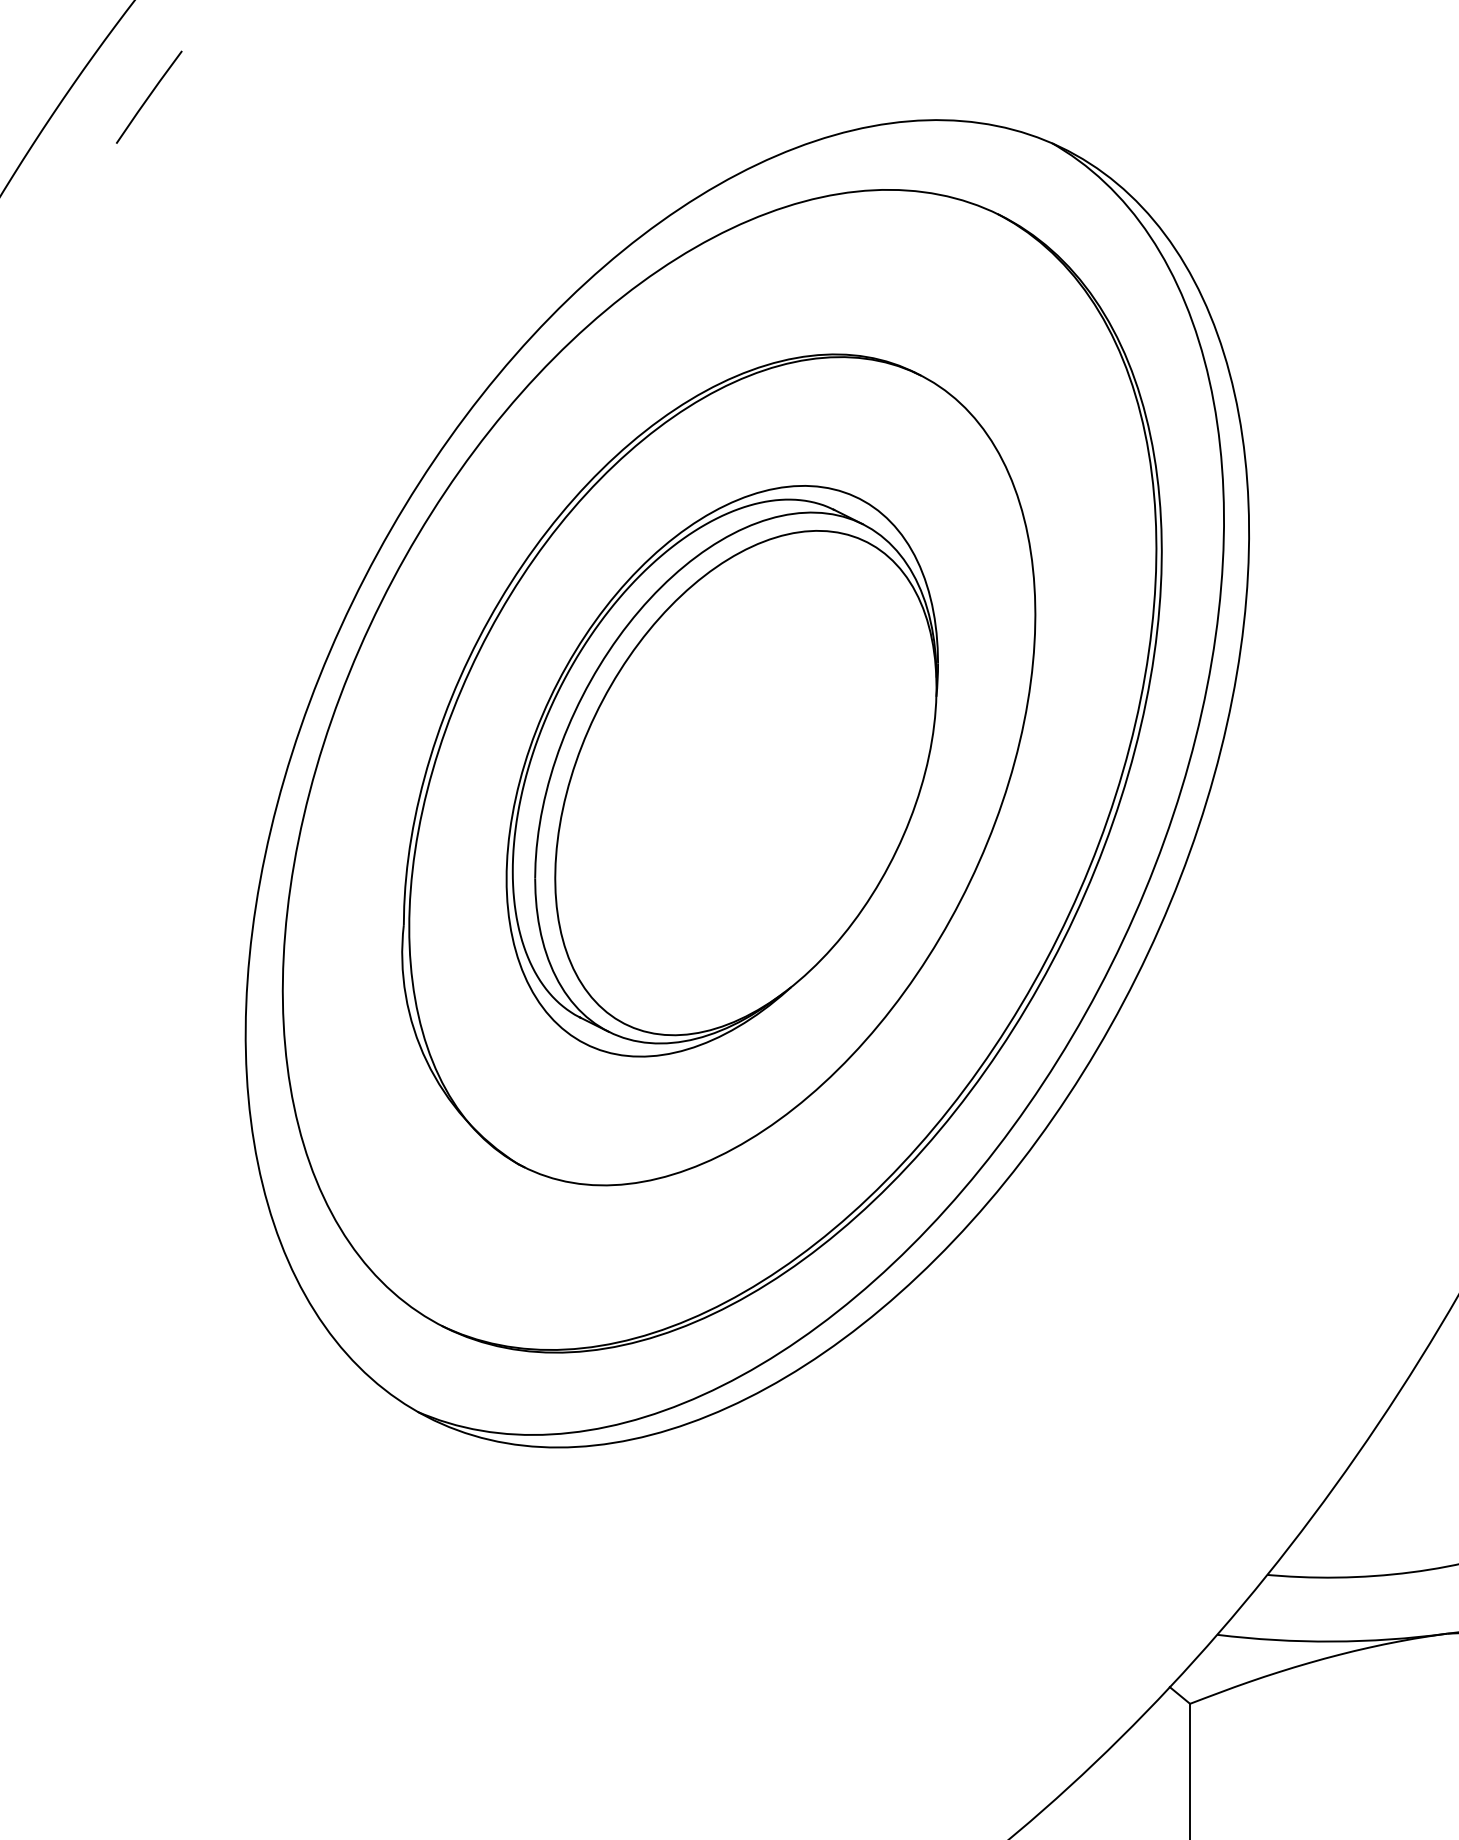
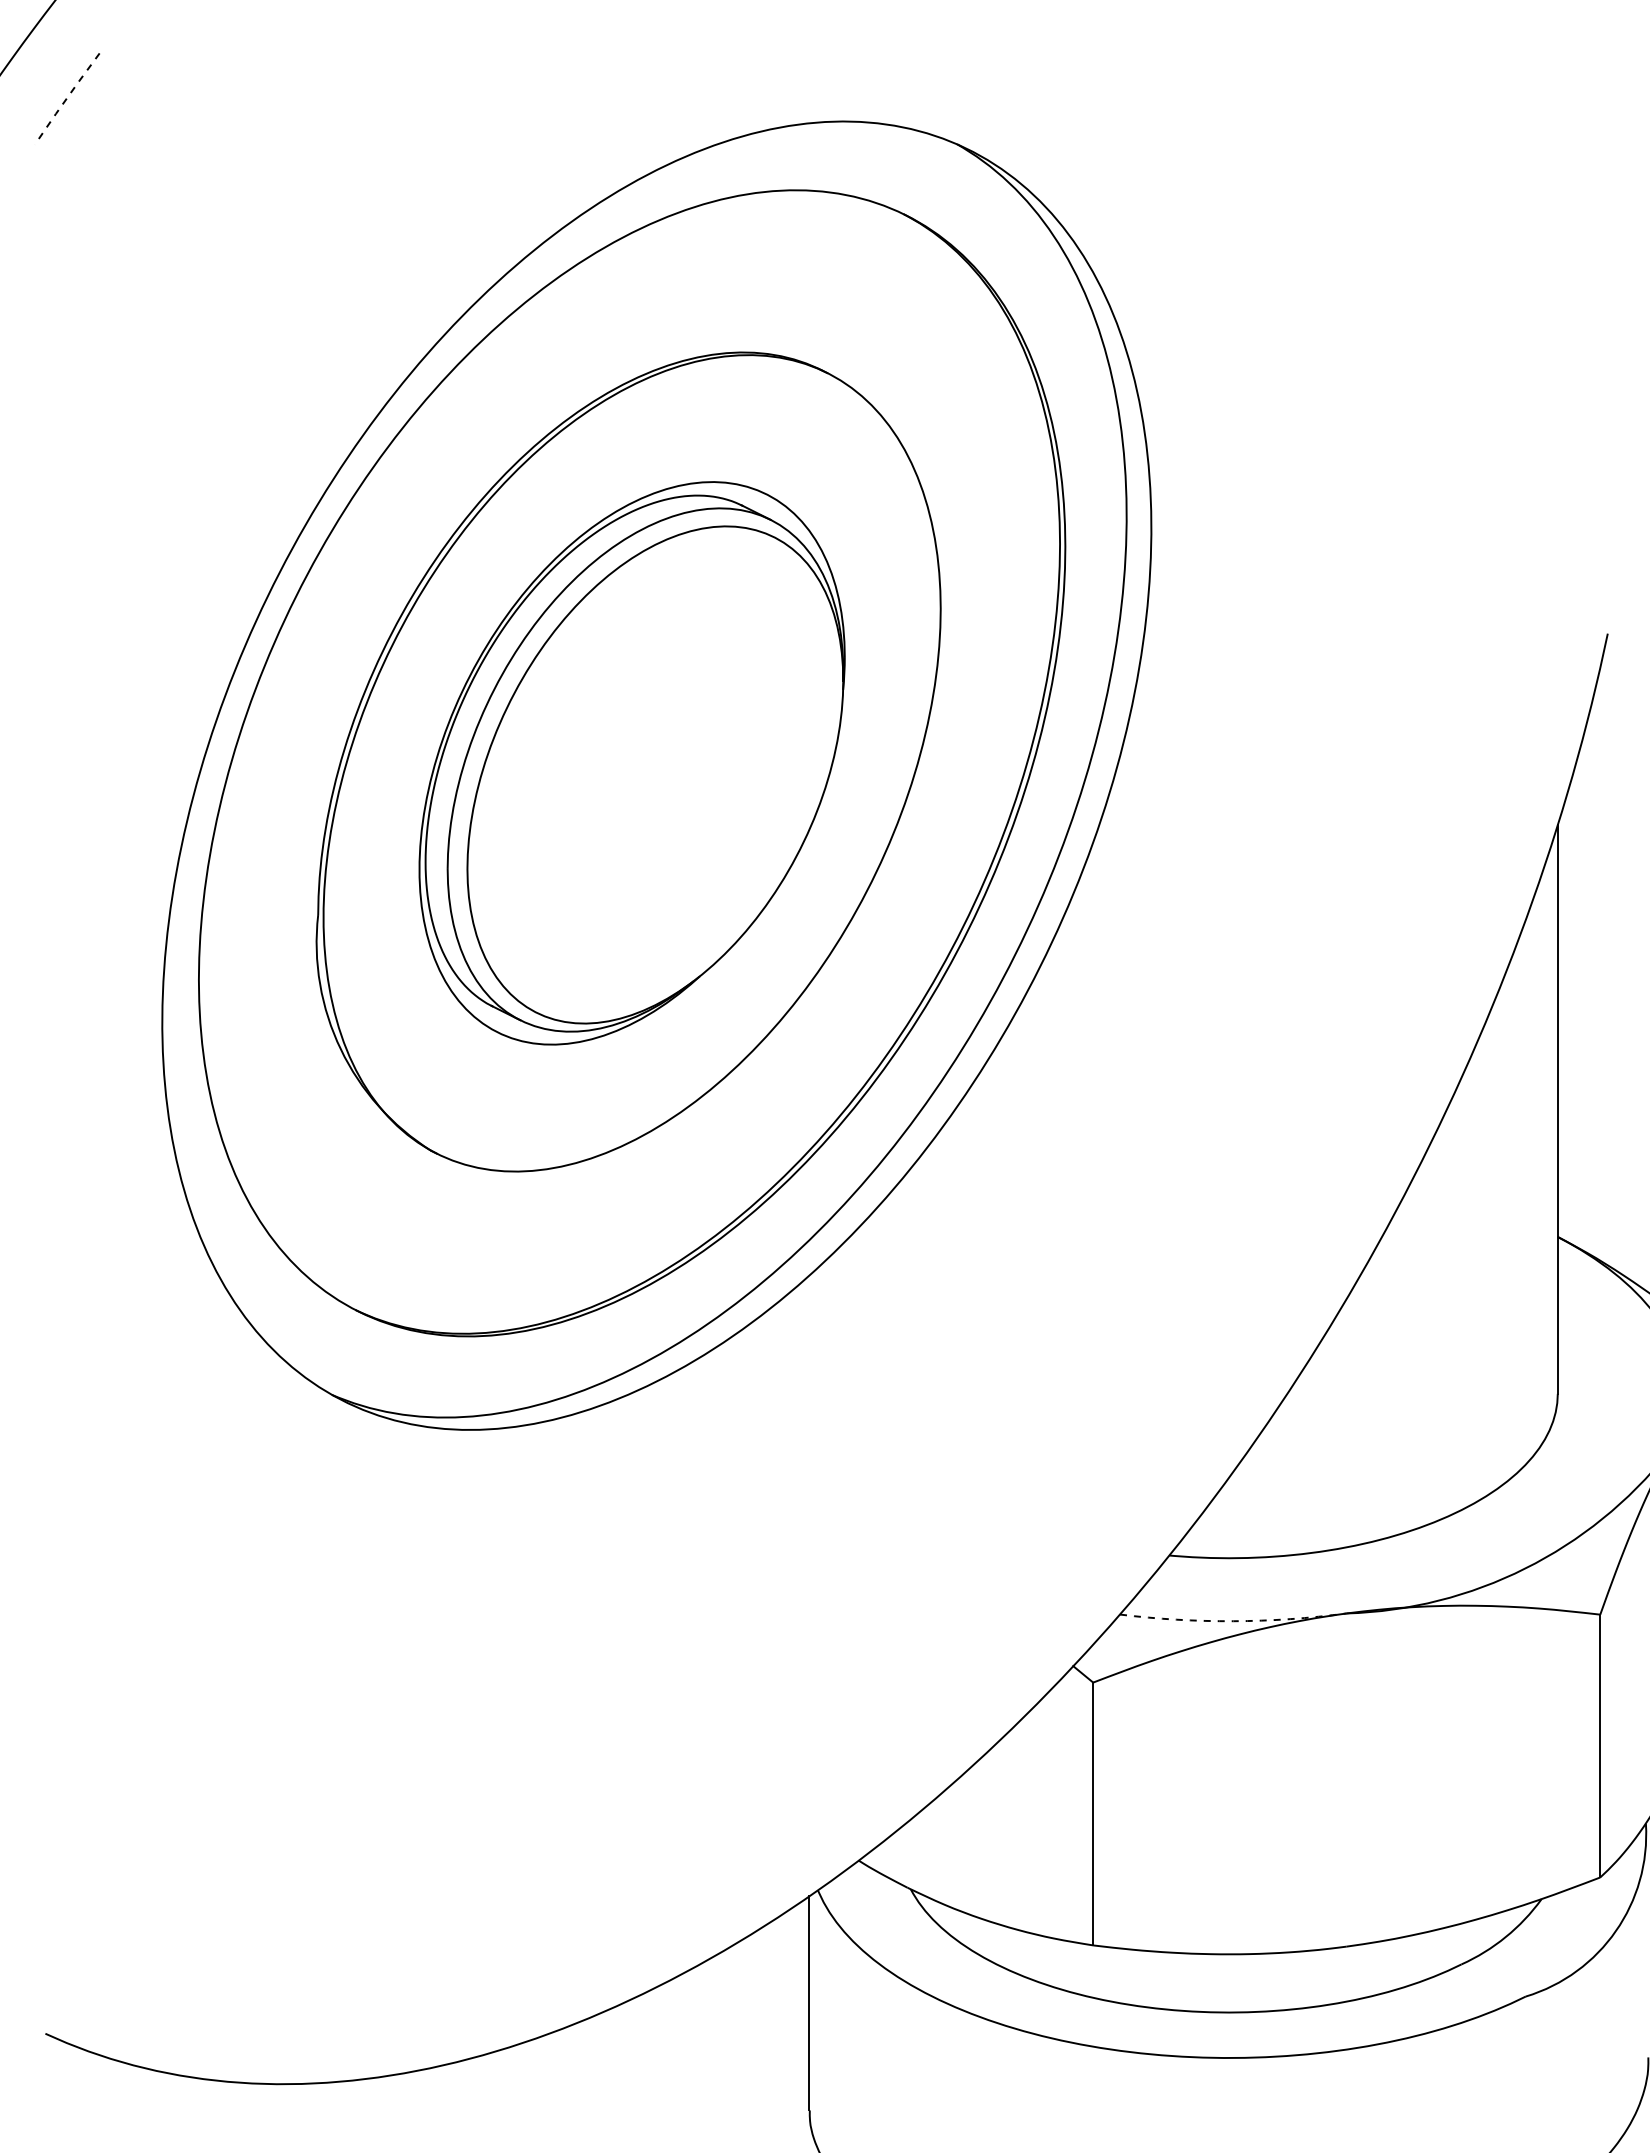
line: (148, 96) -> (66, 98), solid -> dashed
arc: (1332, 1641) -> (1233, 1621), solid -> dashed

